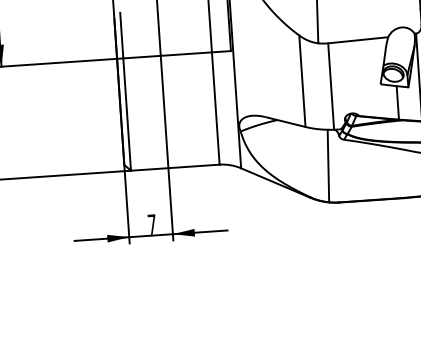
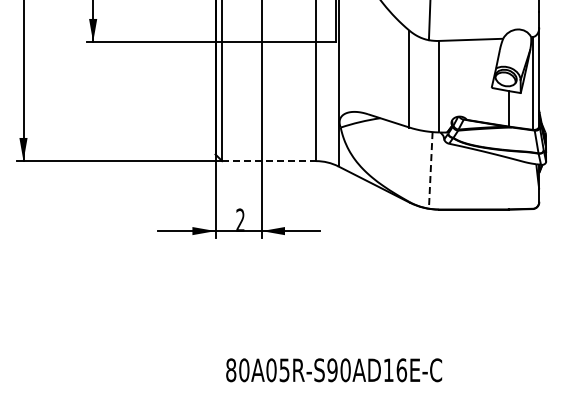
line: (328, 166) -> (430, 170), solid -> dashed
line: (175, 168) -> (269, 161), solid -> dashed
text: (151, 223) -> (240, 218), 7 -> 2

